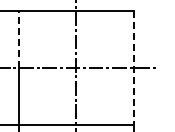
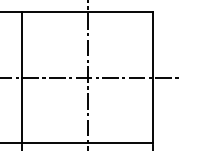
line: (19, 39) -> (22, 45), dashed -> solid
line: (133, 68) -> (153, 78), dashed -> solid

